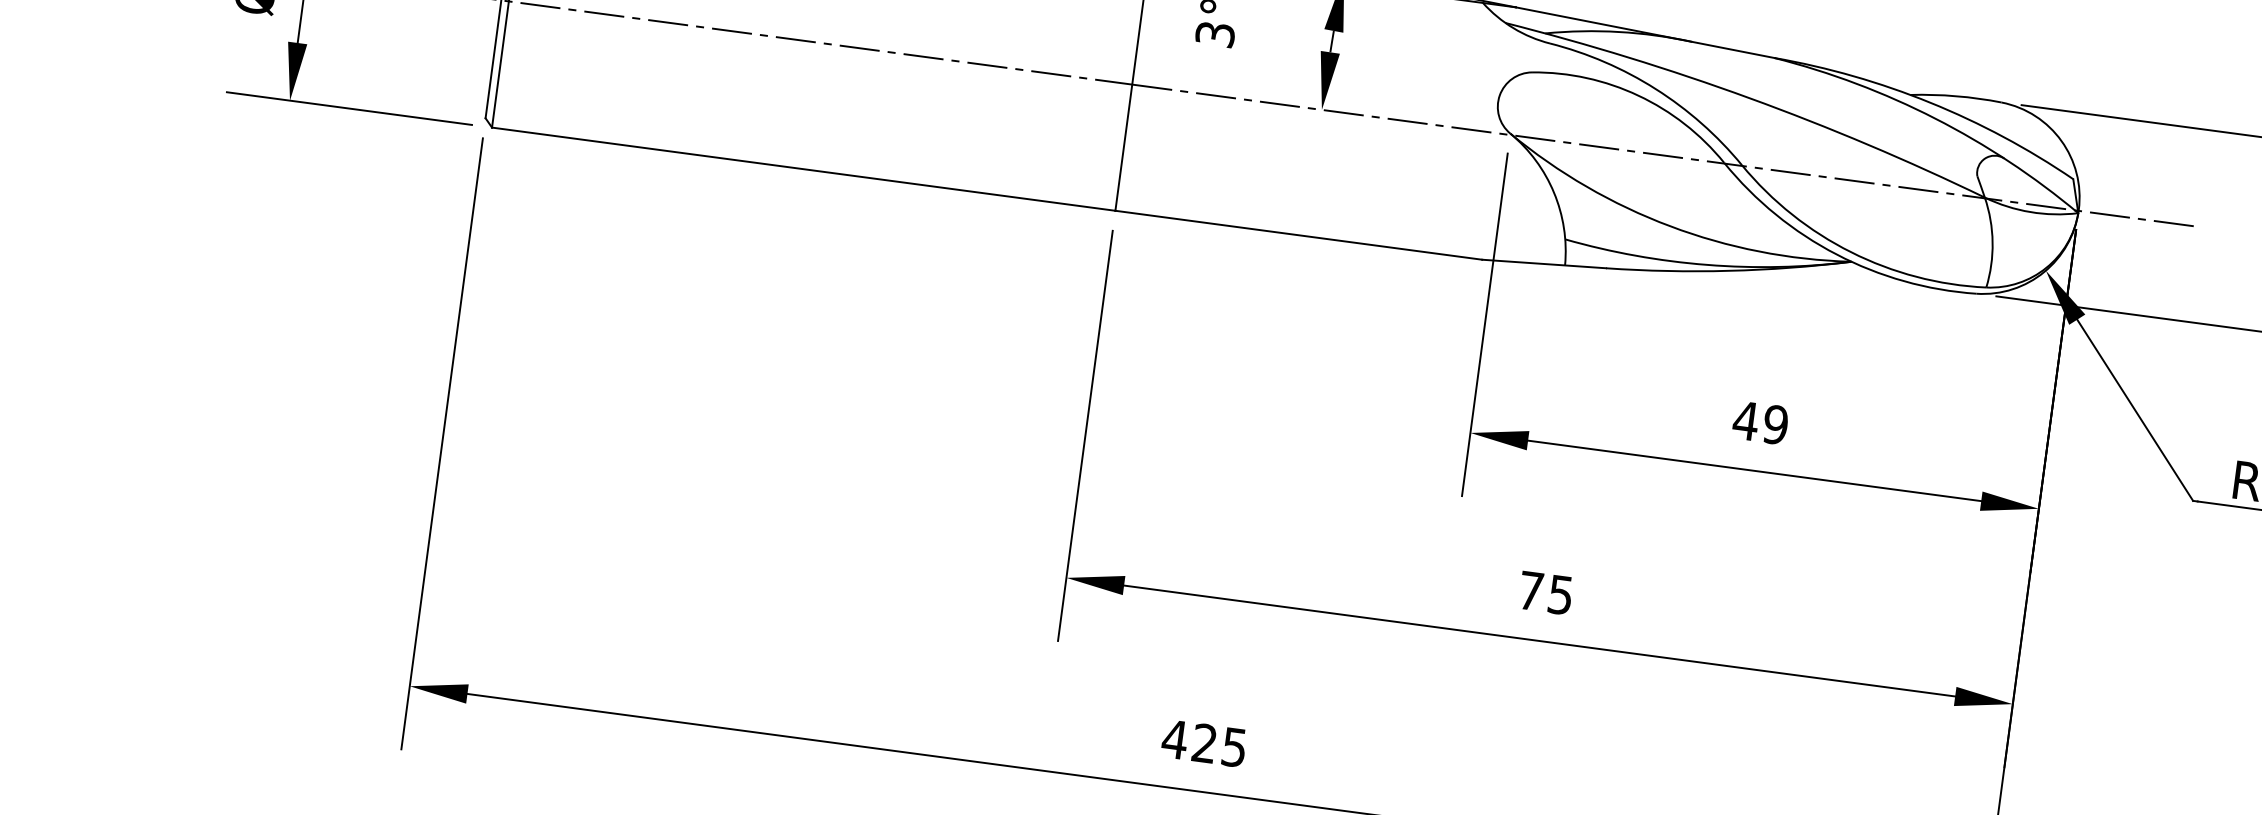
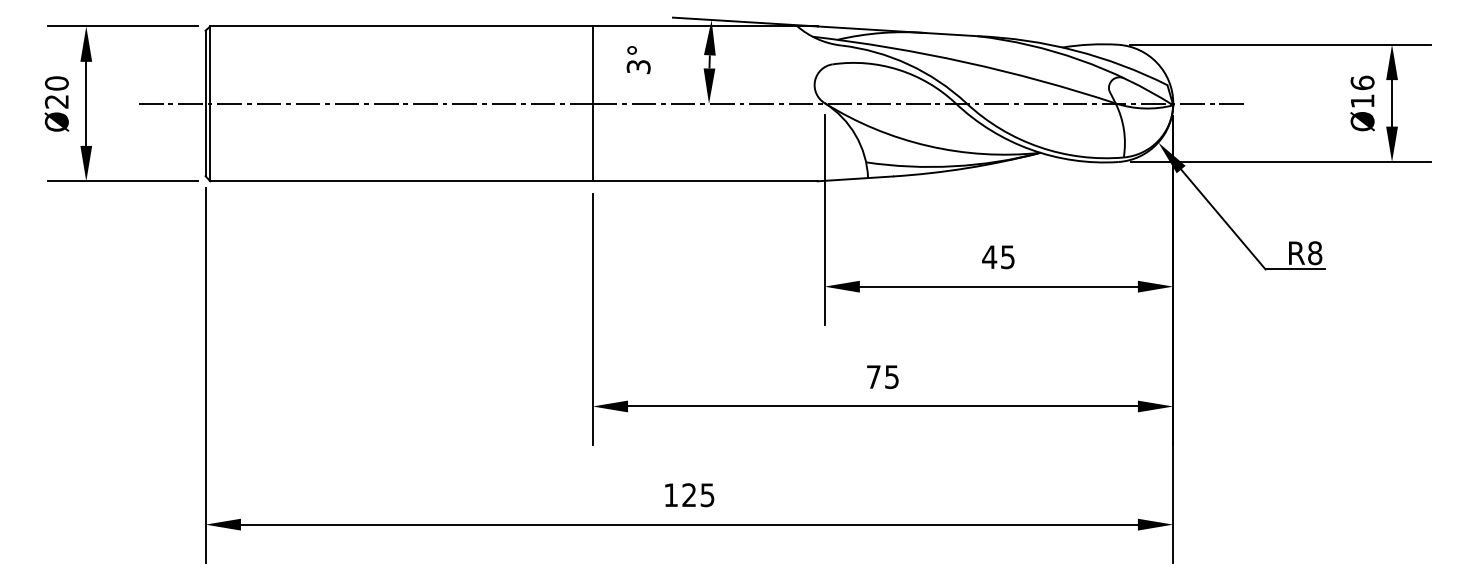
text: (1775, 423) -> (1007, 256), 49 -> 45
text: (1174, 738) -> (670, 494), 425 -> 125

